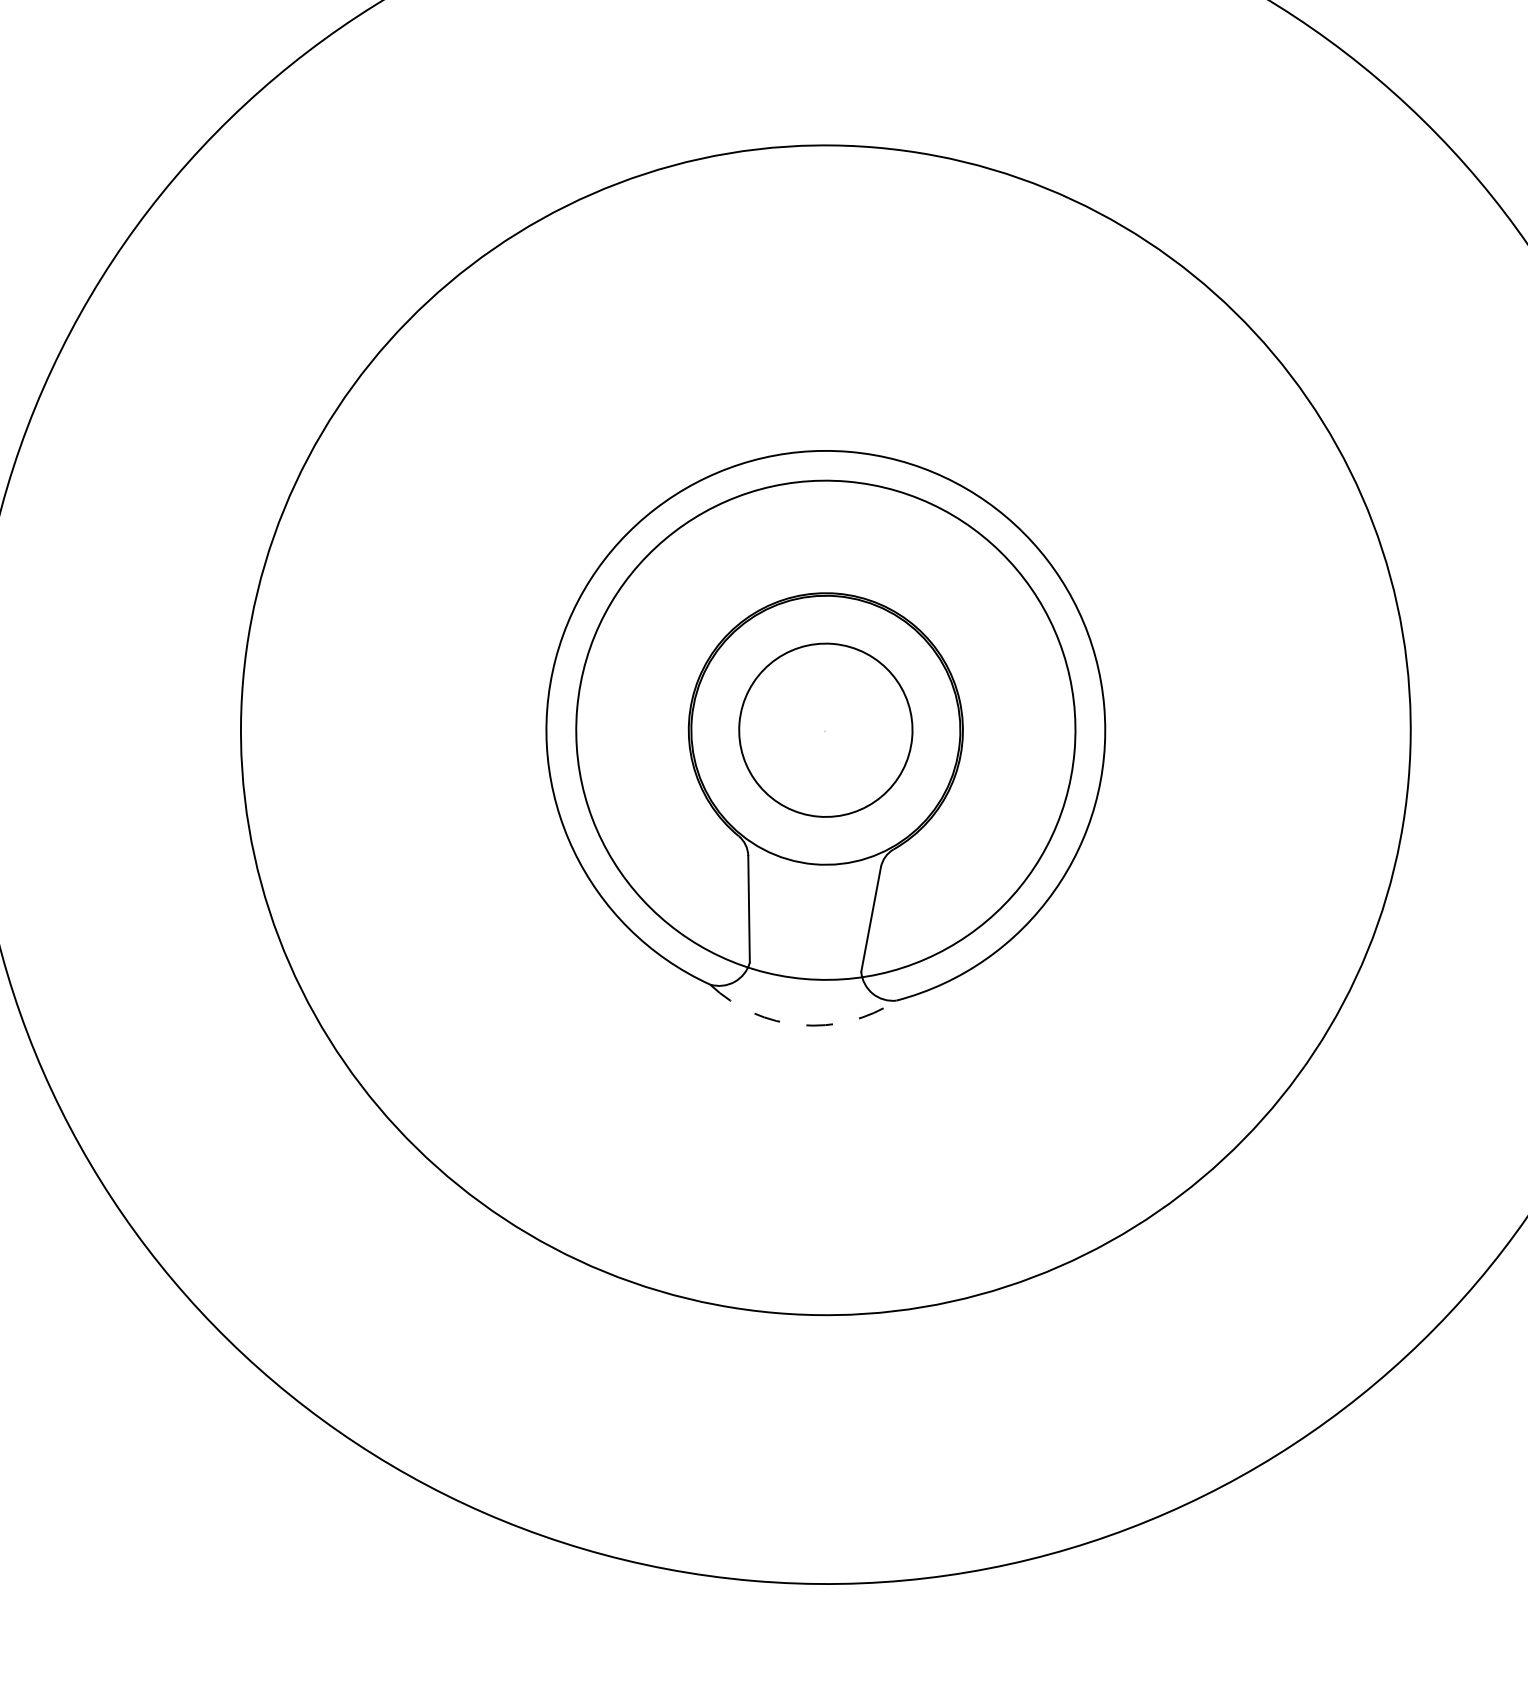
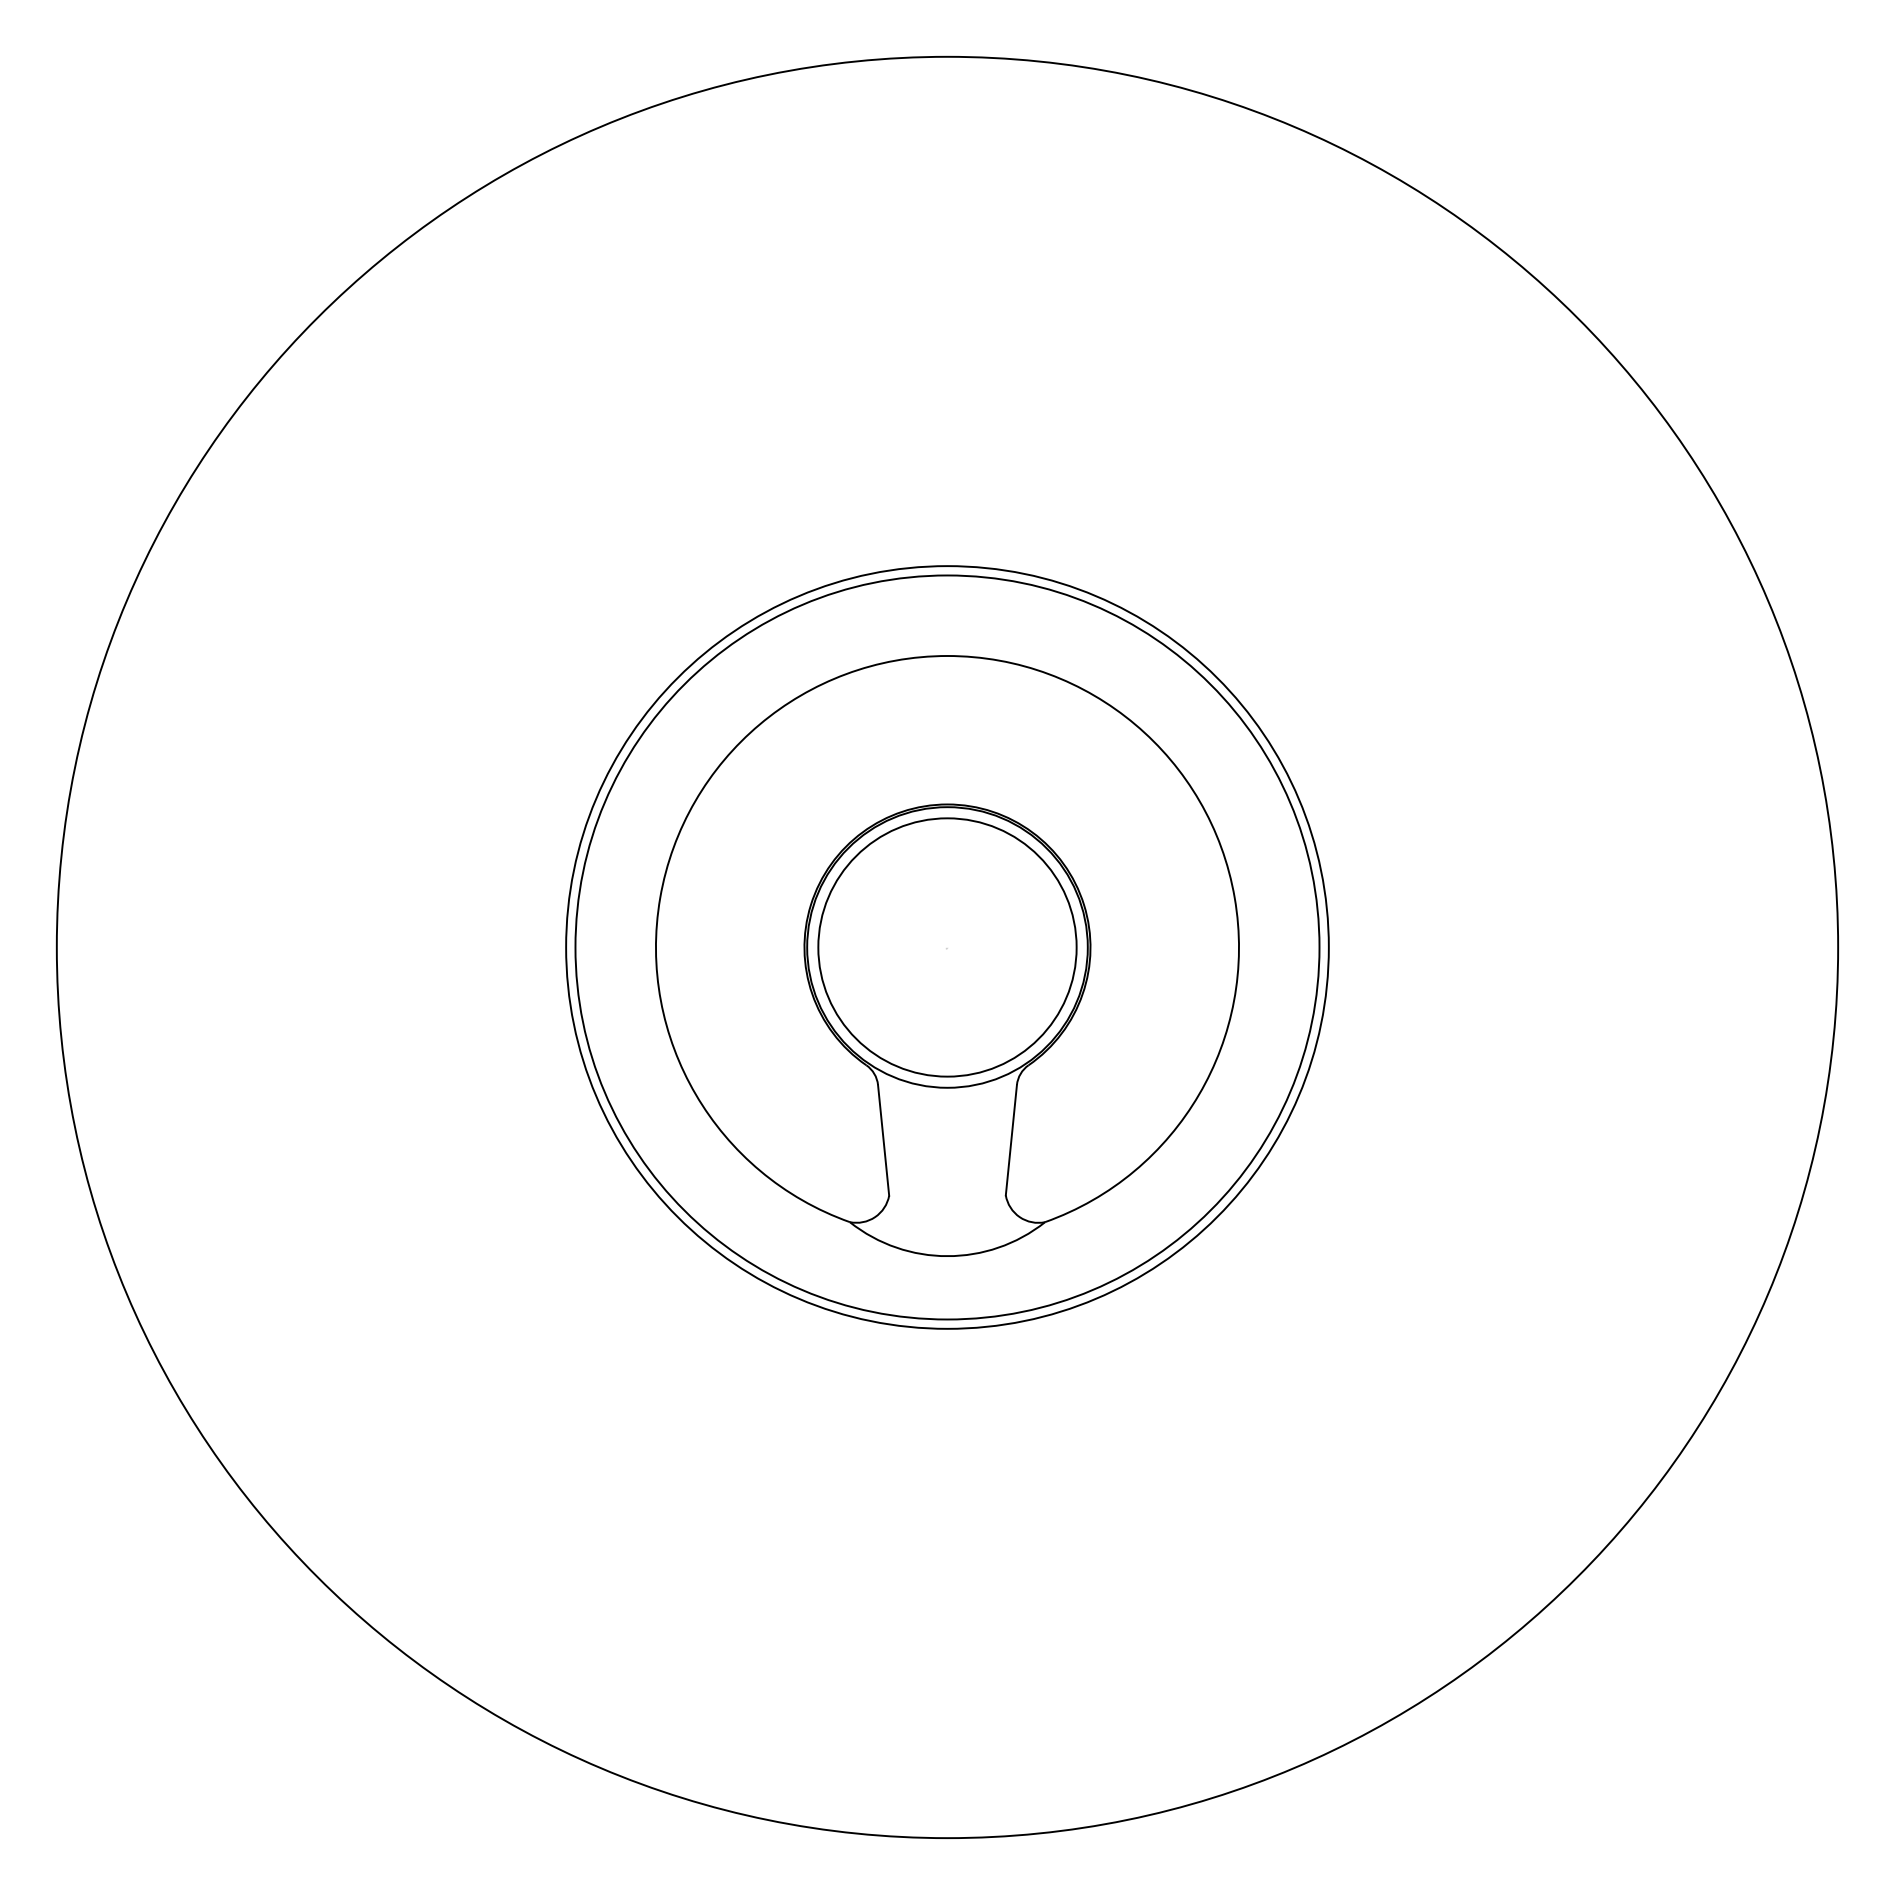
circle: (825, 730) -> (947, 947), size x0.62
circle: (825, 730) -> (947, 947), size x1.43
circle: (825, 730) -> (947, 947), size x1.43
arc: (800, 1025) -> (947, 1256), dashed -> solid

